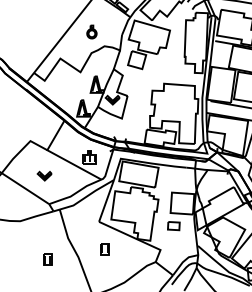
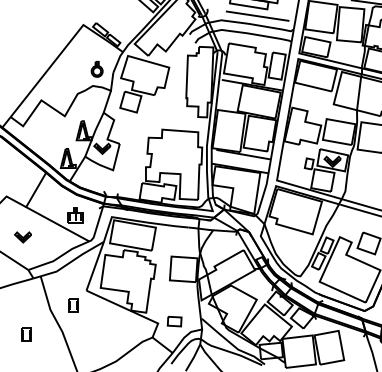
part: (91, 32) -> (96, 69), moved
part: (173, 226) -> (174, 321), moved
part: (105, 249) -> (73, 305), moved

